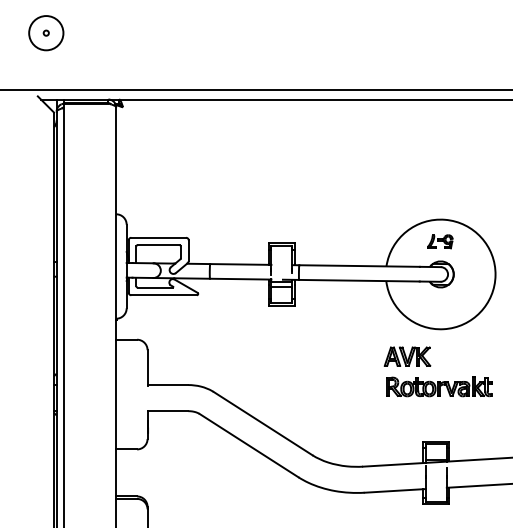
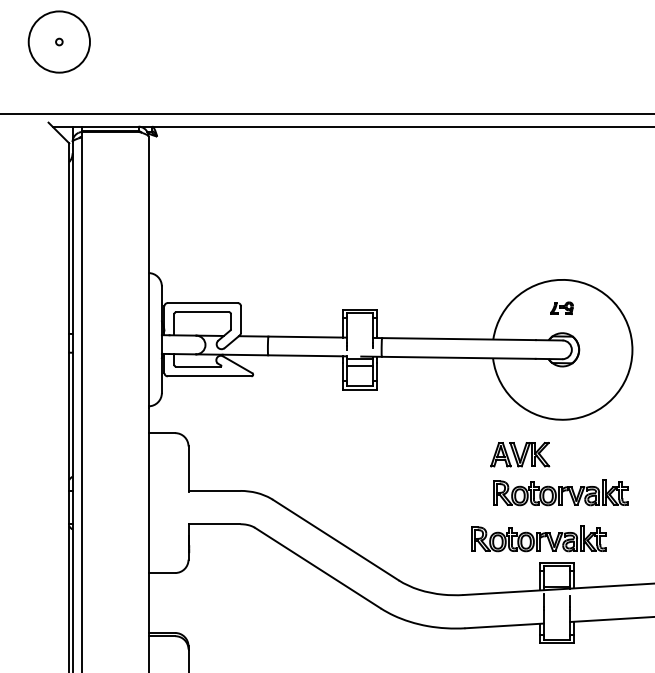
circle: (46, 32) -> (59, 41), size x1.4
part: (439, 242) -> (561, 308), size x0.7
part: (421, 422) -> (538, 538), added

